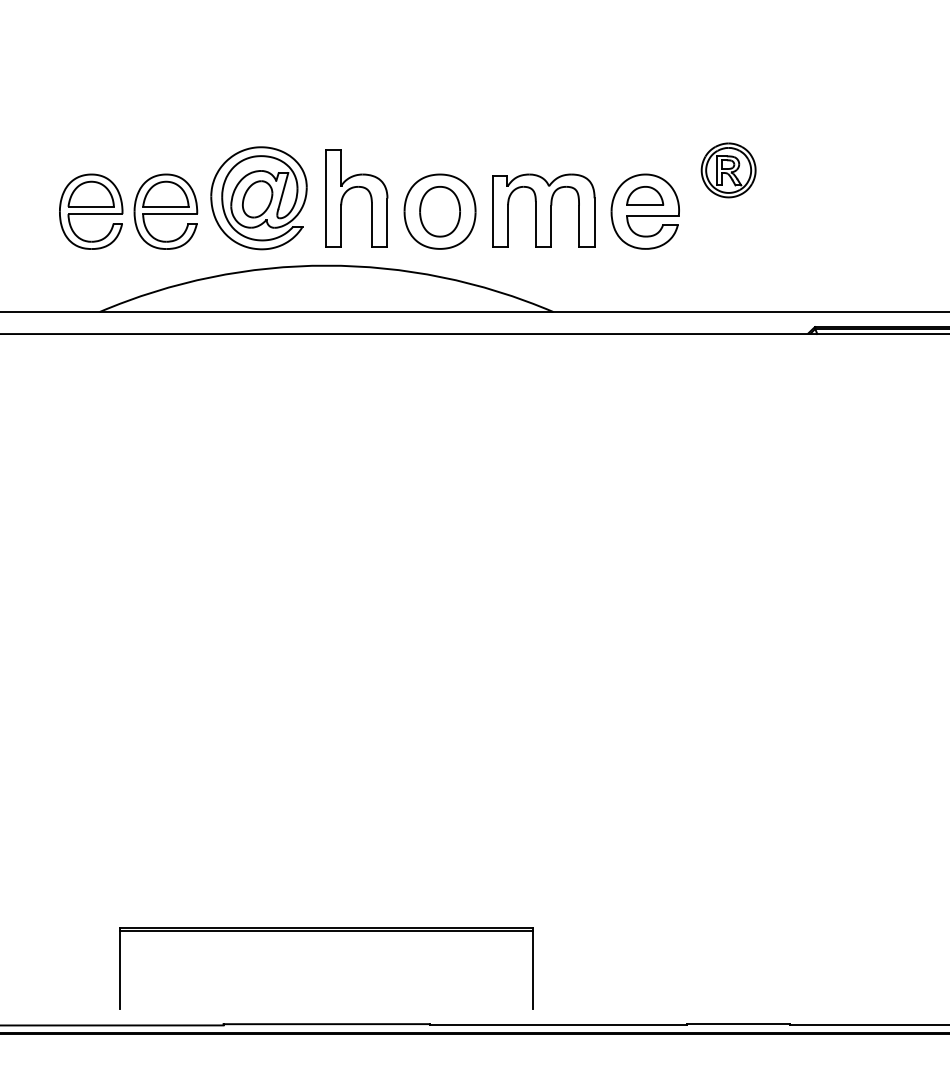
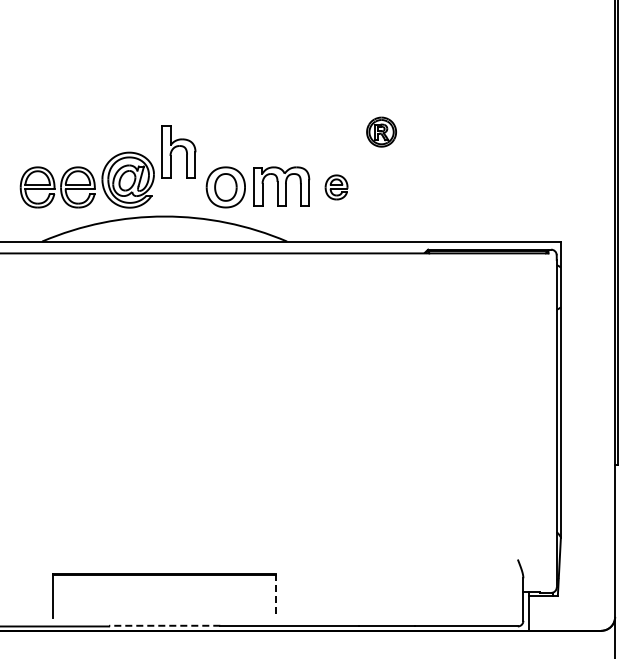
part: (728, 169) -> (381, 131), moved
part: (355, 197) -> (178, 151), moved
part: (645, 211) -> (336, 187), size x0.6
line: (532, 969) -> (275, 596), solid -> dashed
line: (326, 1023) -> (164, 625), solid -> dashed

